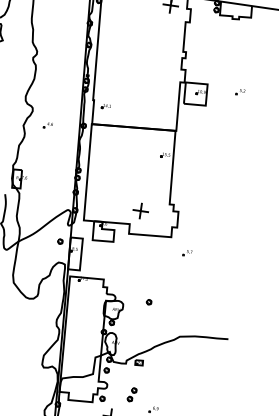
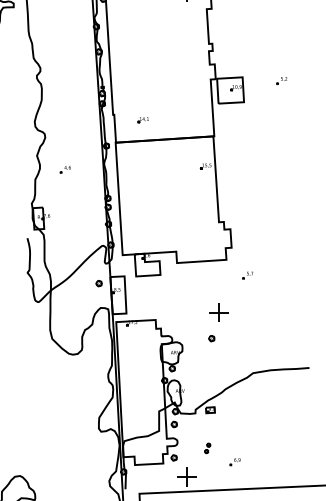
part: (105, 106) -> (142, 120), moved
part: (47, 125) -> (64, 169), moved
part: (140, 210) -> (218, 312), moved
part: (131, 394) -> (207, 448), size x0.6

